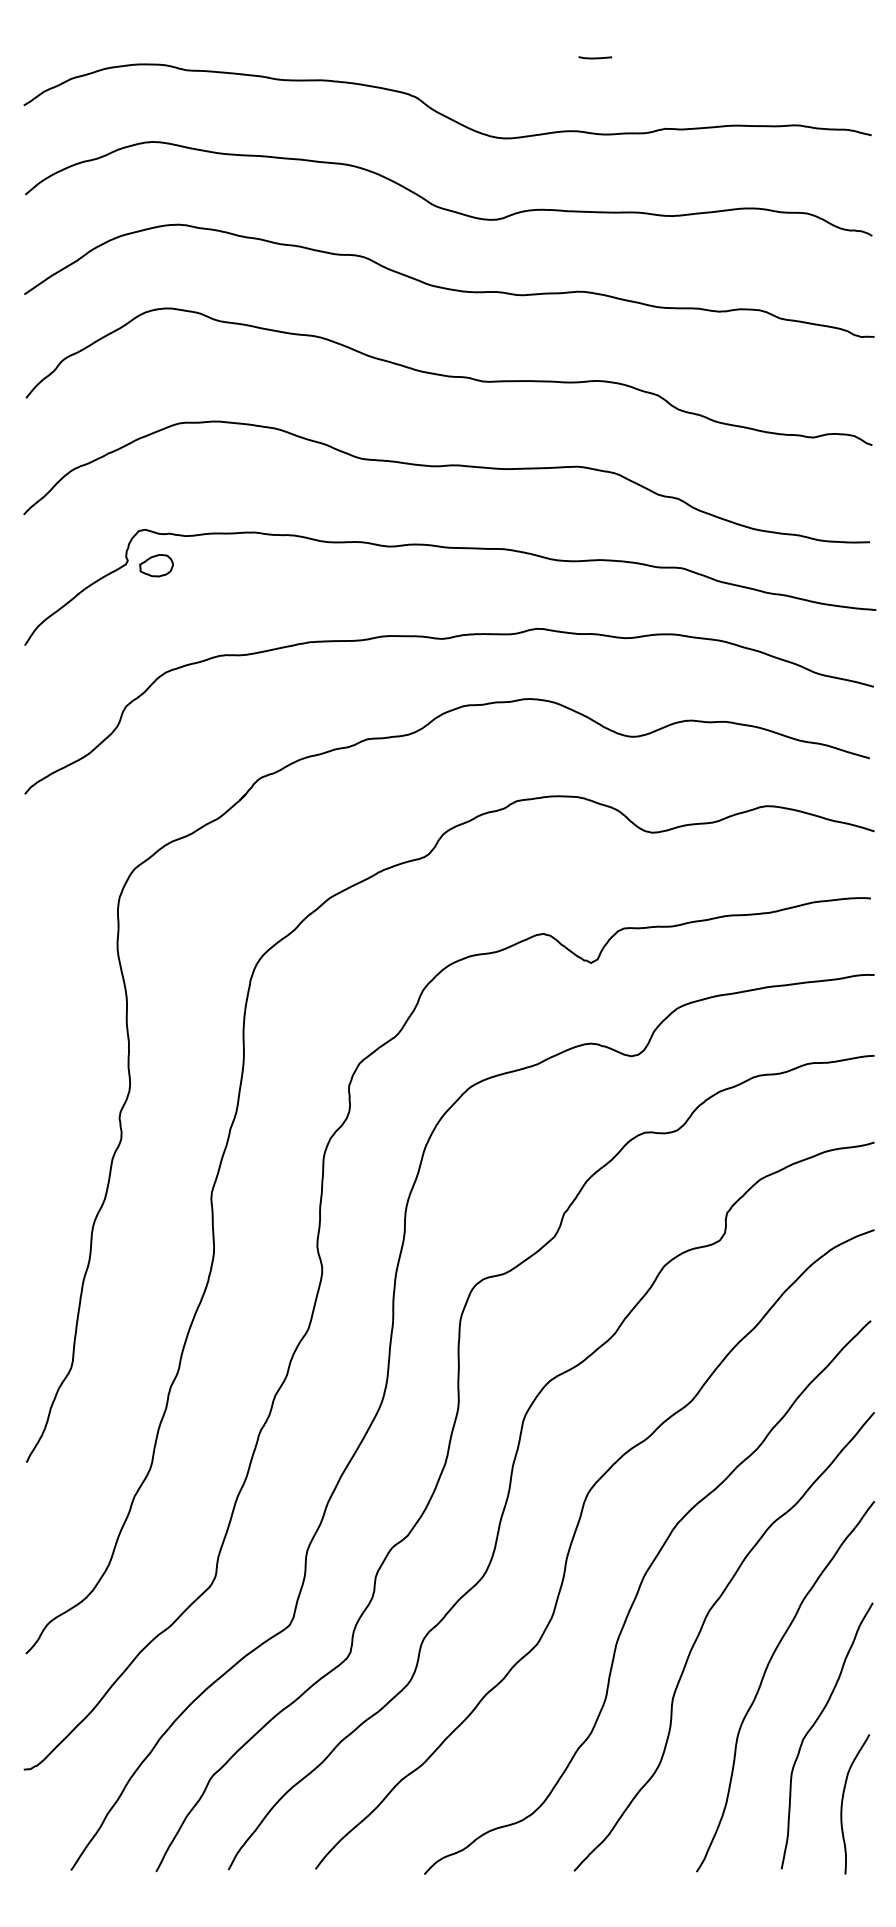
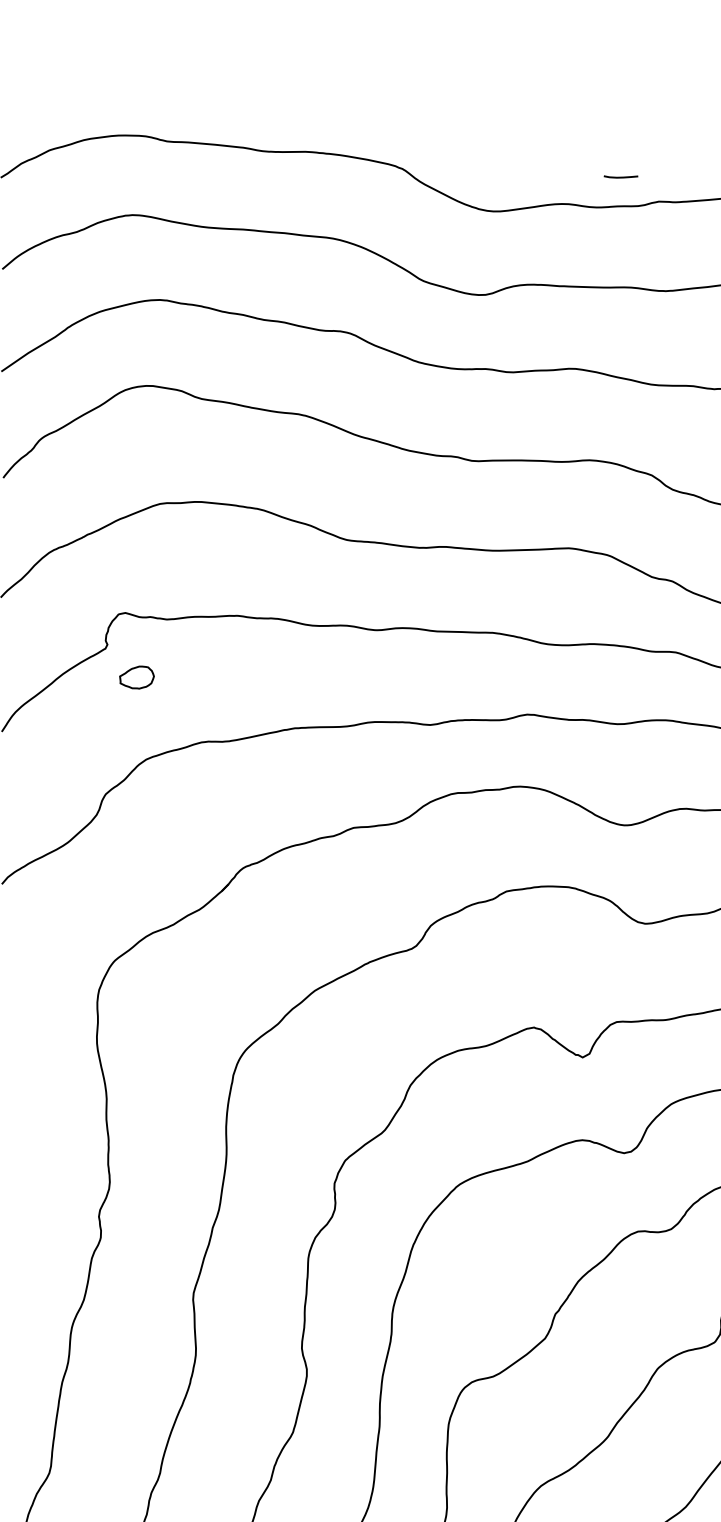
line: (595, 57) -> (621, 176), moved
part: (156, 565) -> (136, 677), moved

